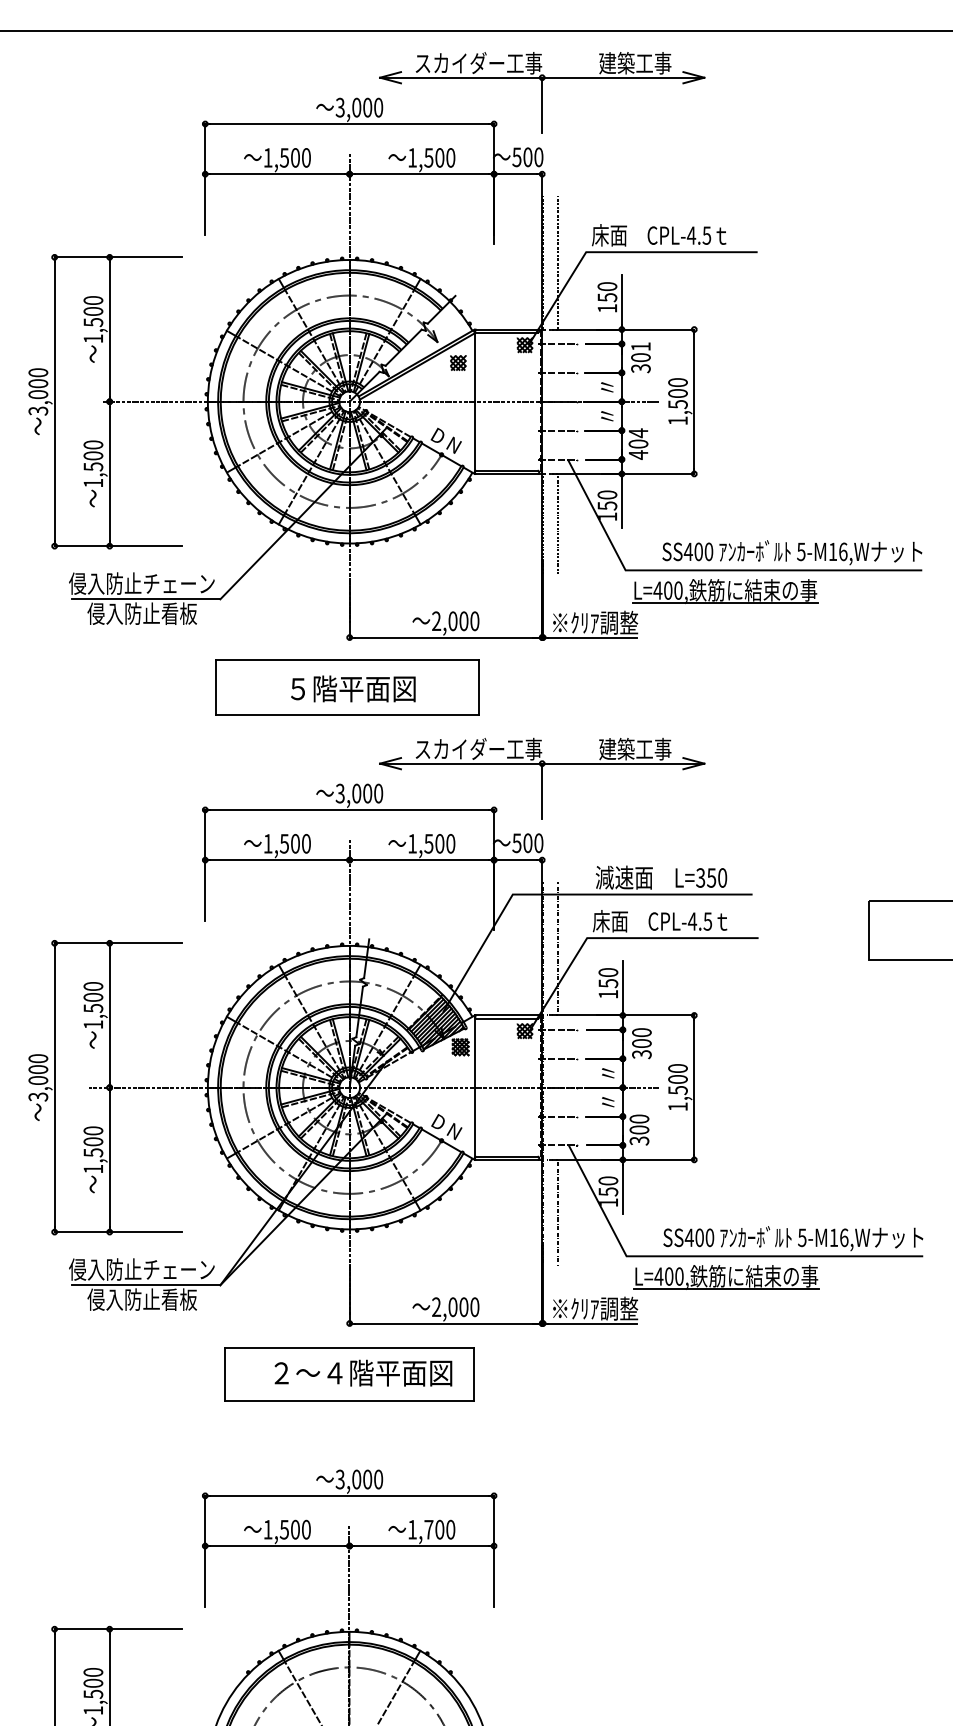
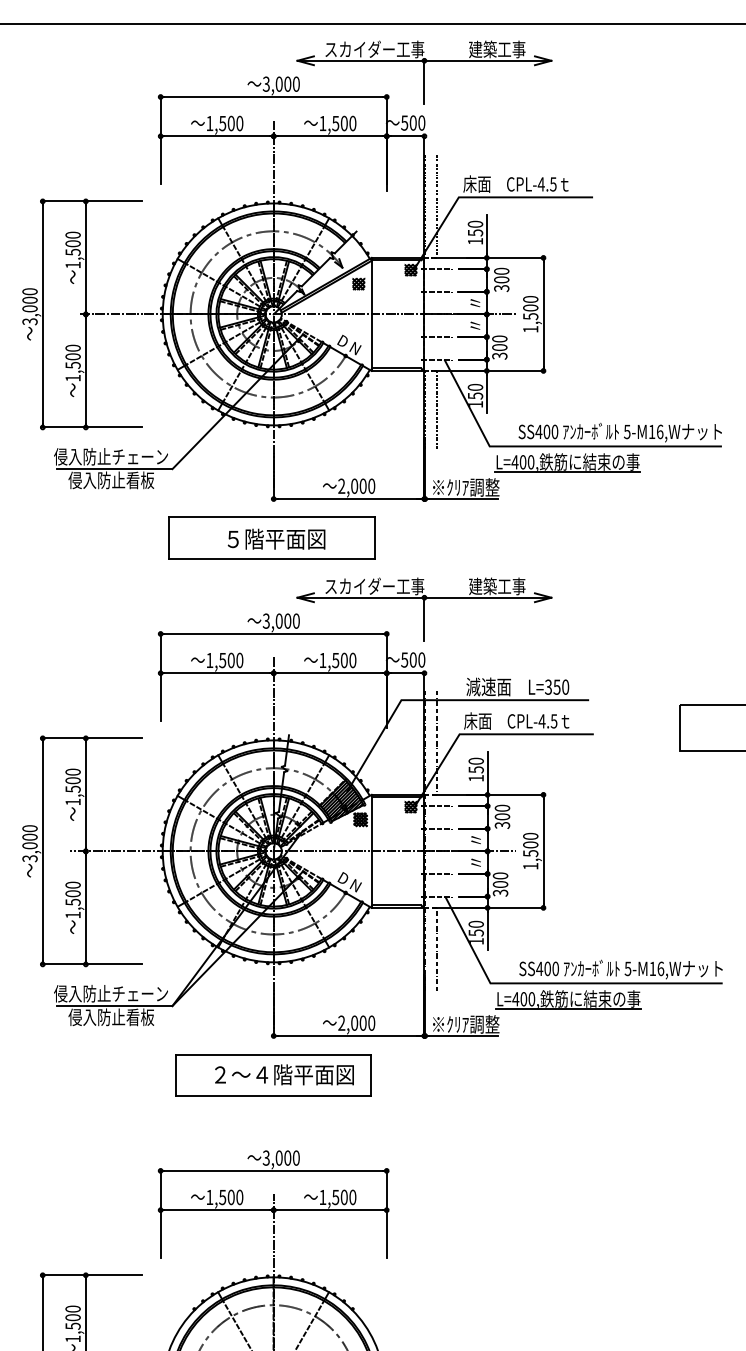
text: (640, 346) -> (501, 271), 301 -> 300
text: (638, 443) -> (499, 347), 404 -> 300
text: (428, 1529) -> (335, 1197), 1,700 -> 1,500

